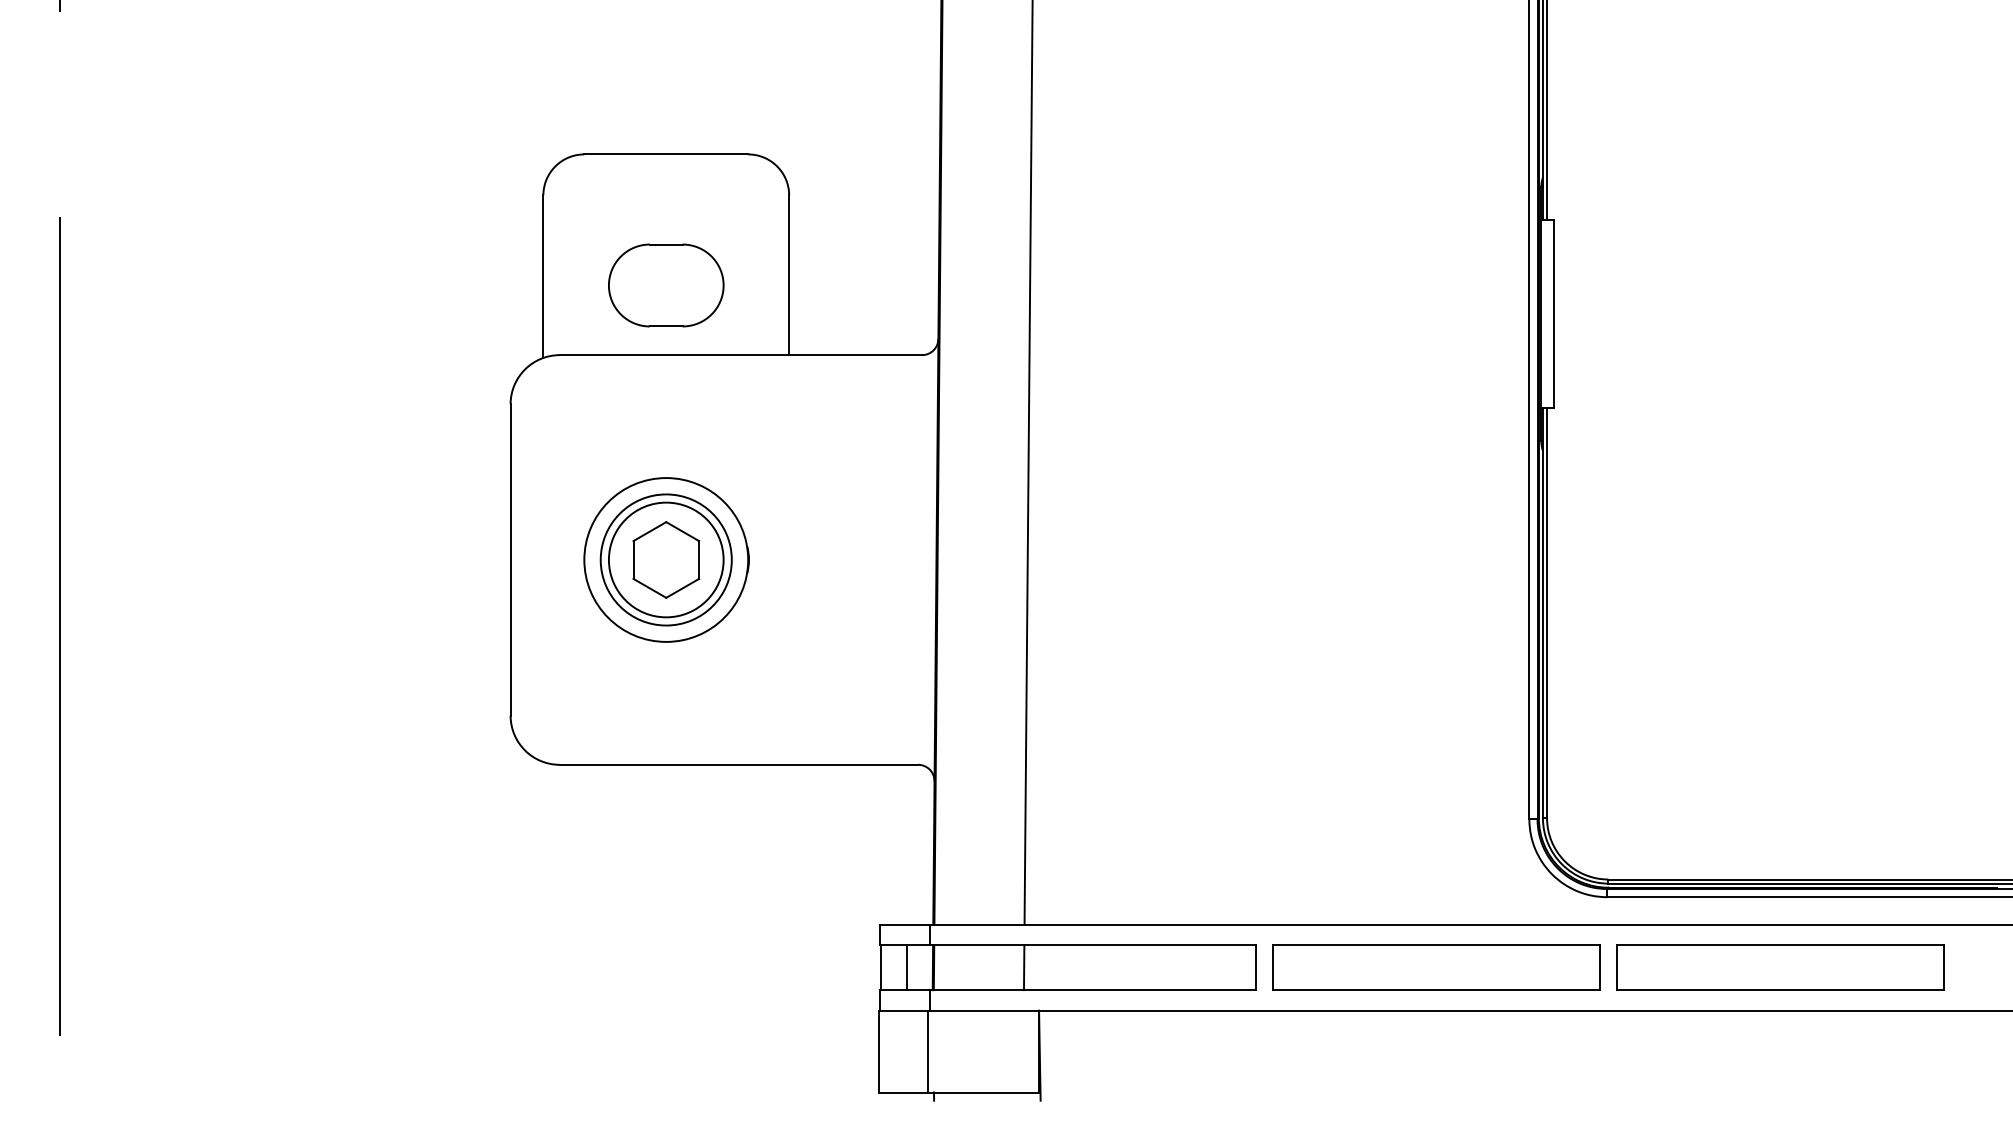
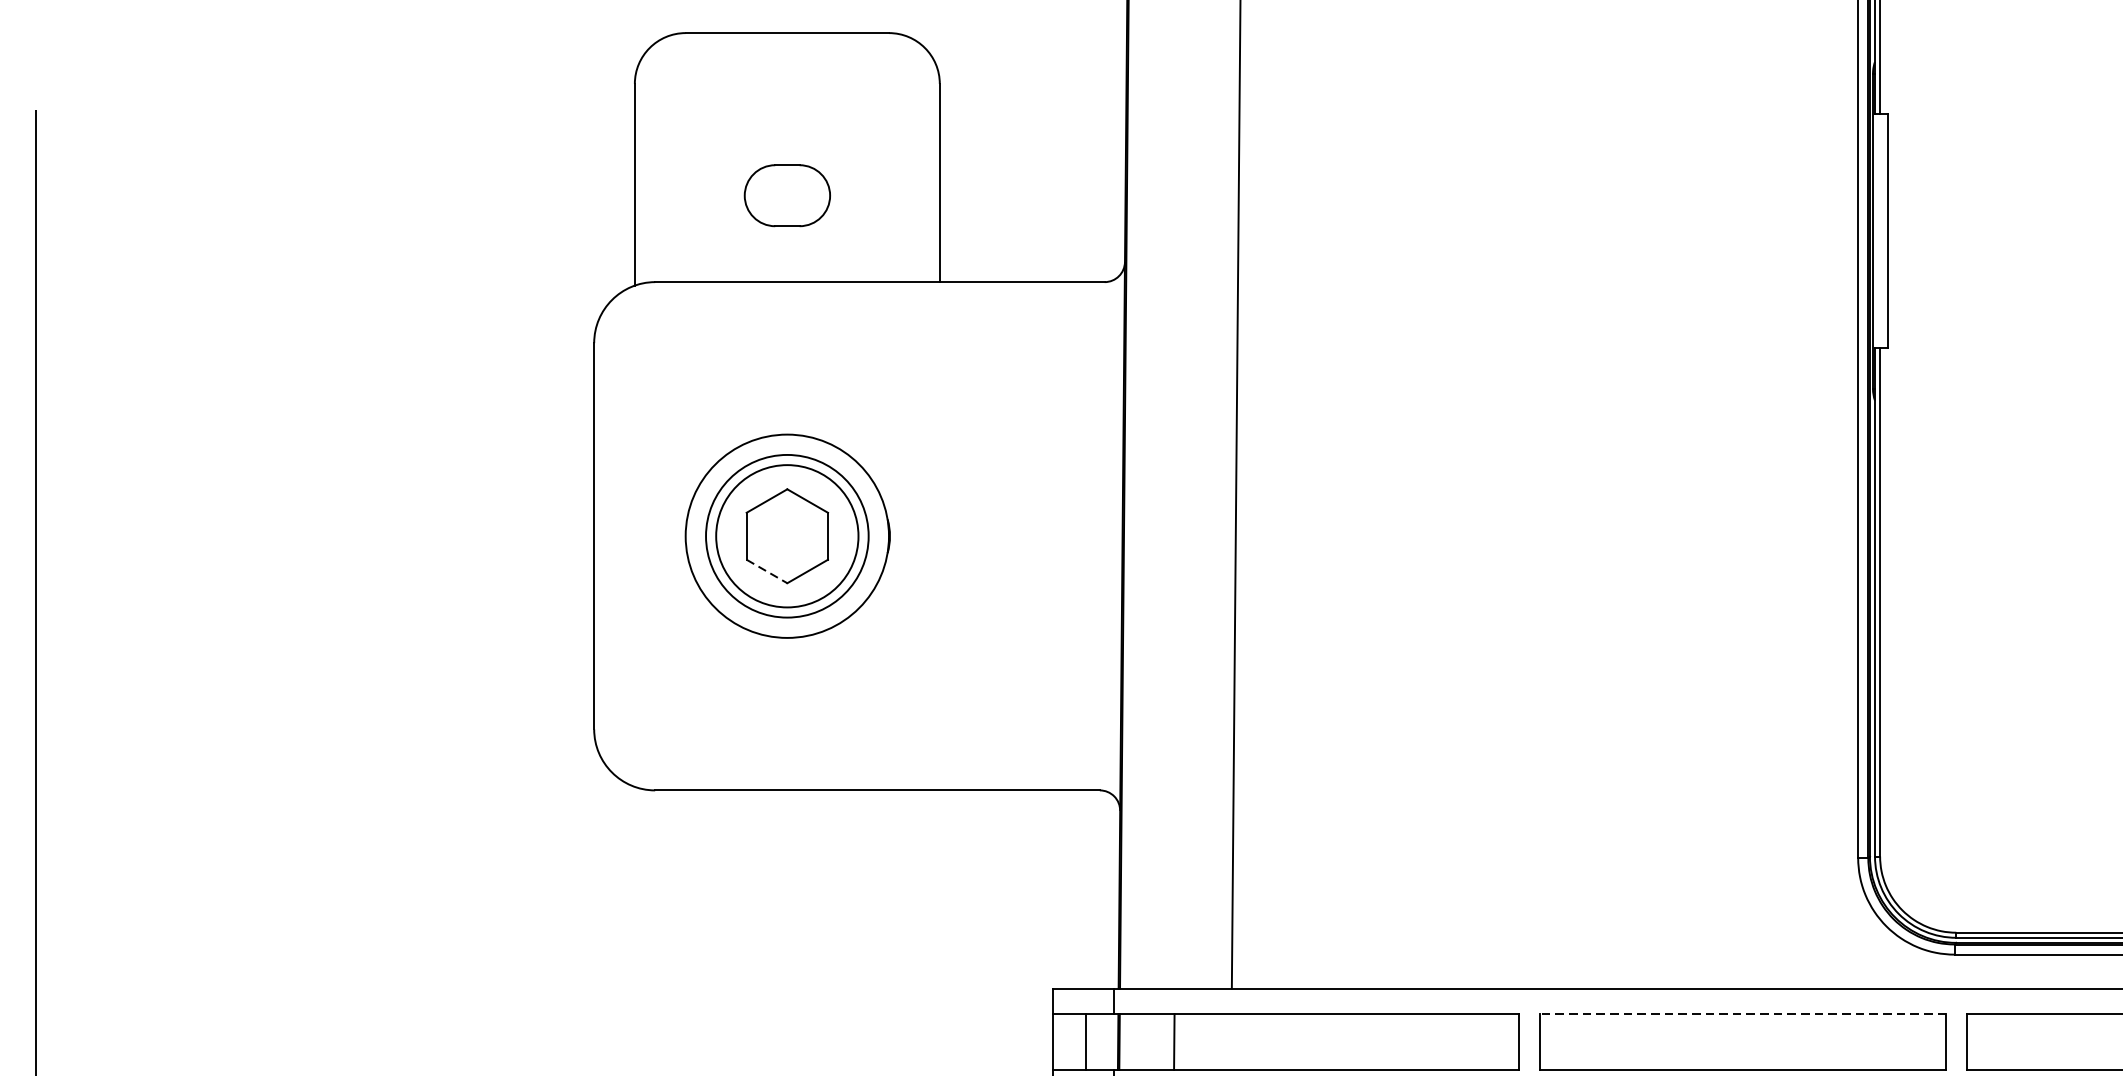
part: (666, 285) -> (787, 195), size x0.6
line: (649, 588) -> (766, 571), solid -> dashed
line: (1436, 945) -> (1742, 1014), solid -> dashed
line: (1023, 967) -> (1173, 1041), moved

